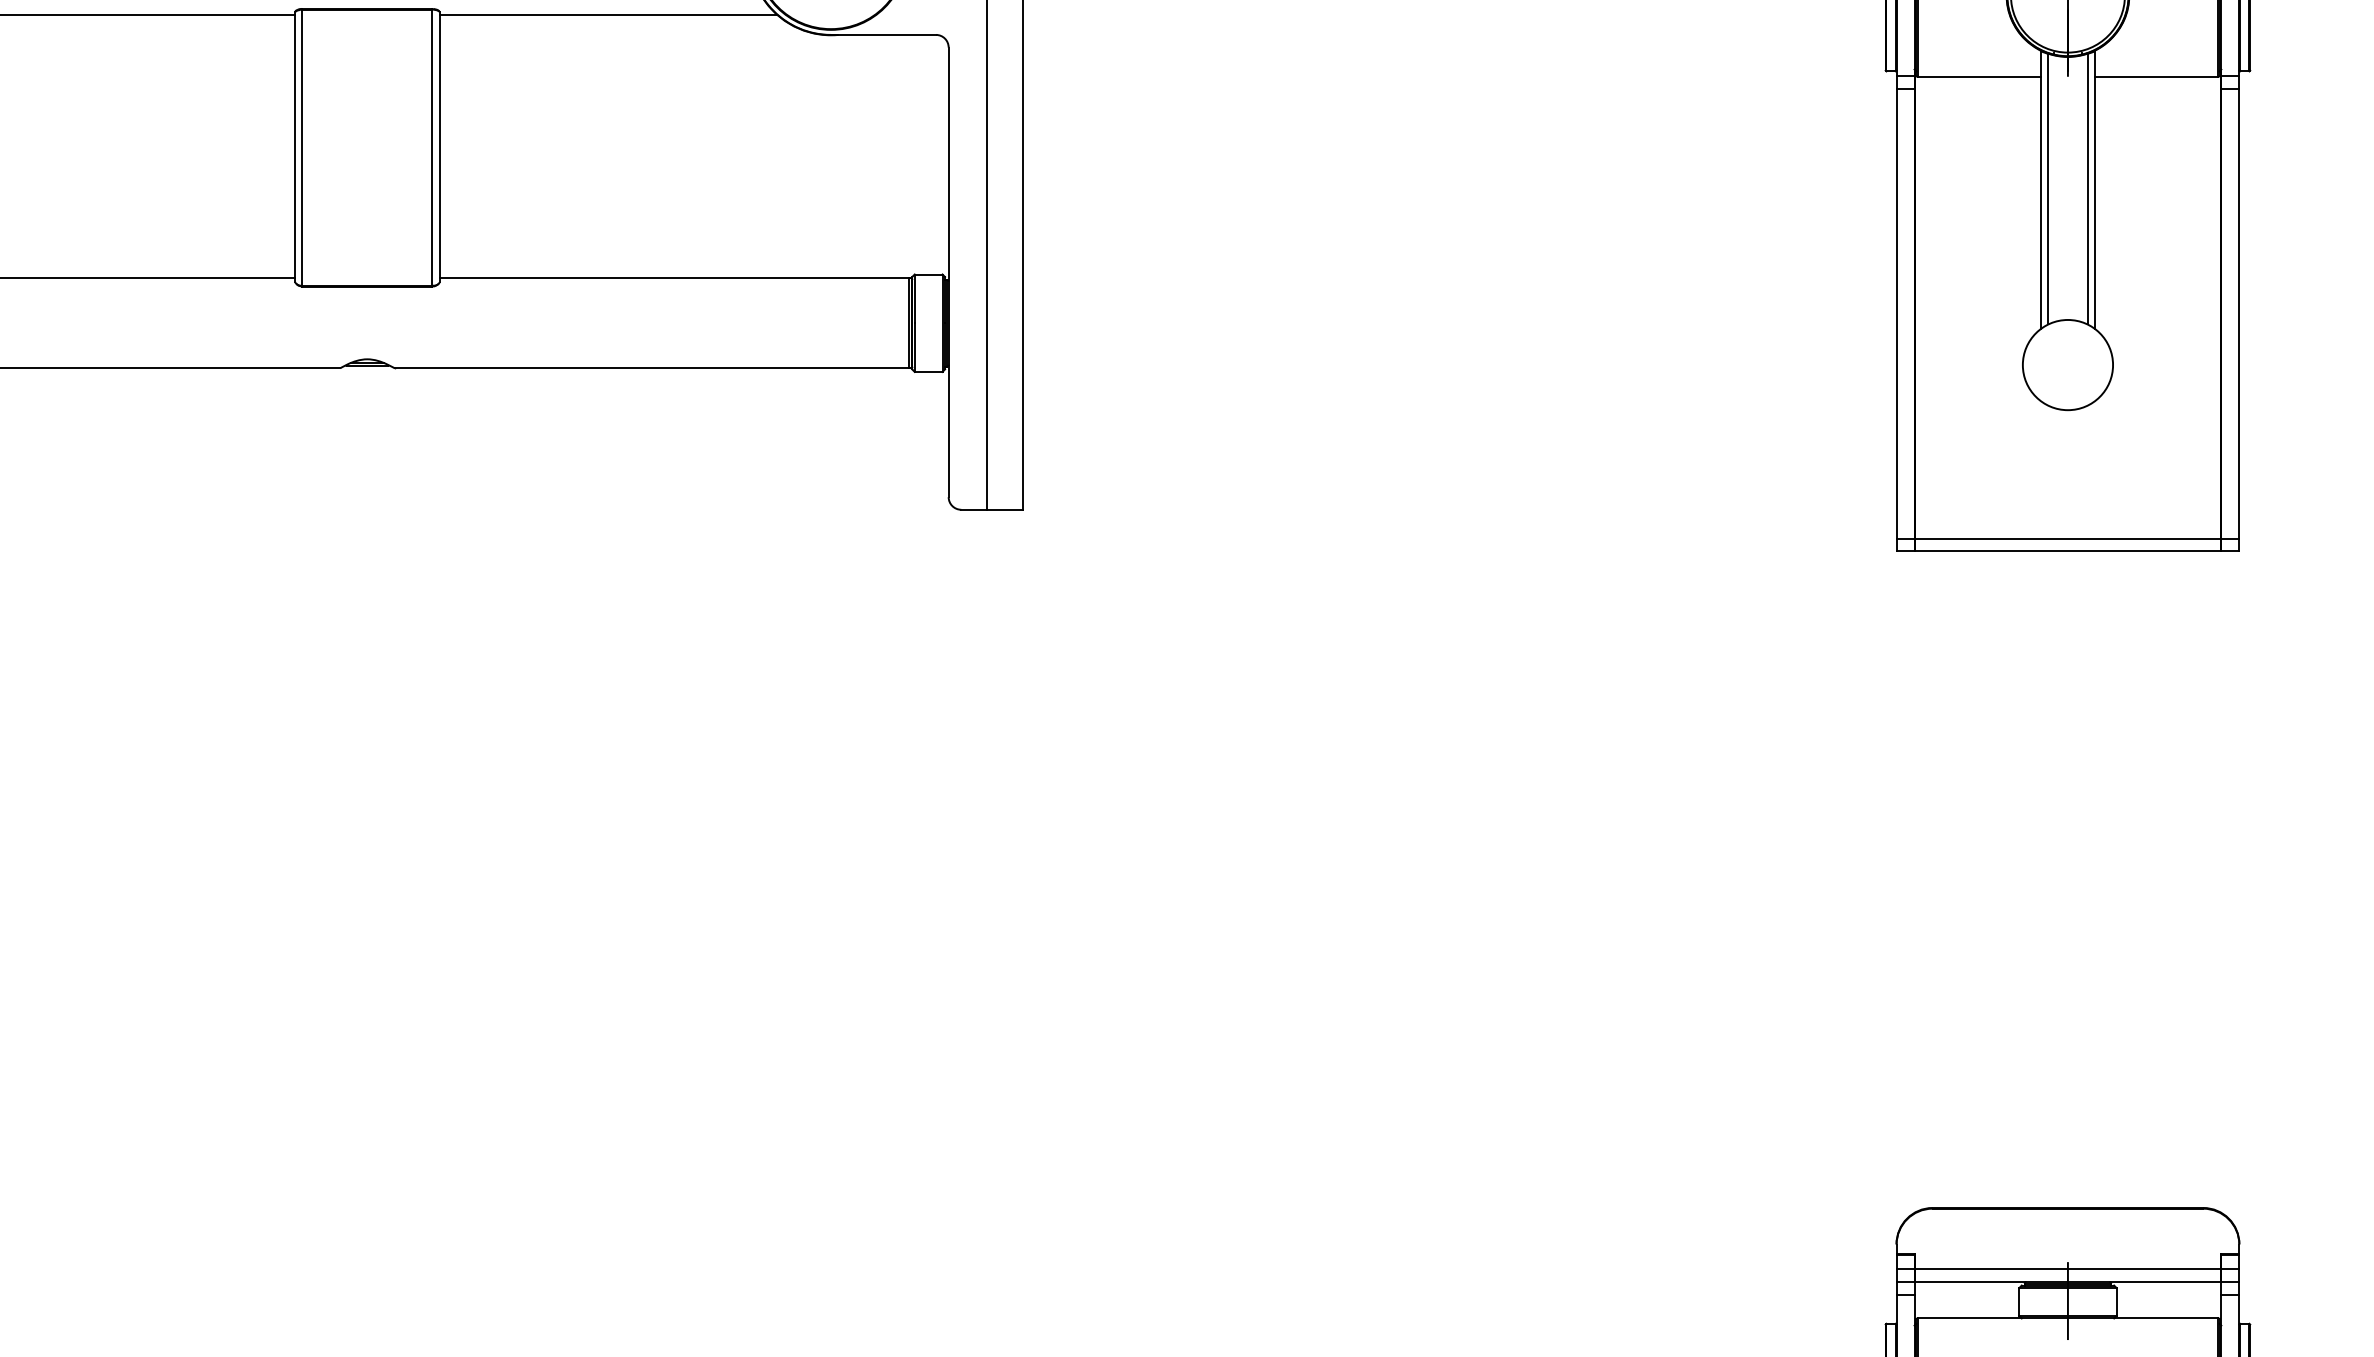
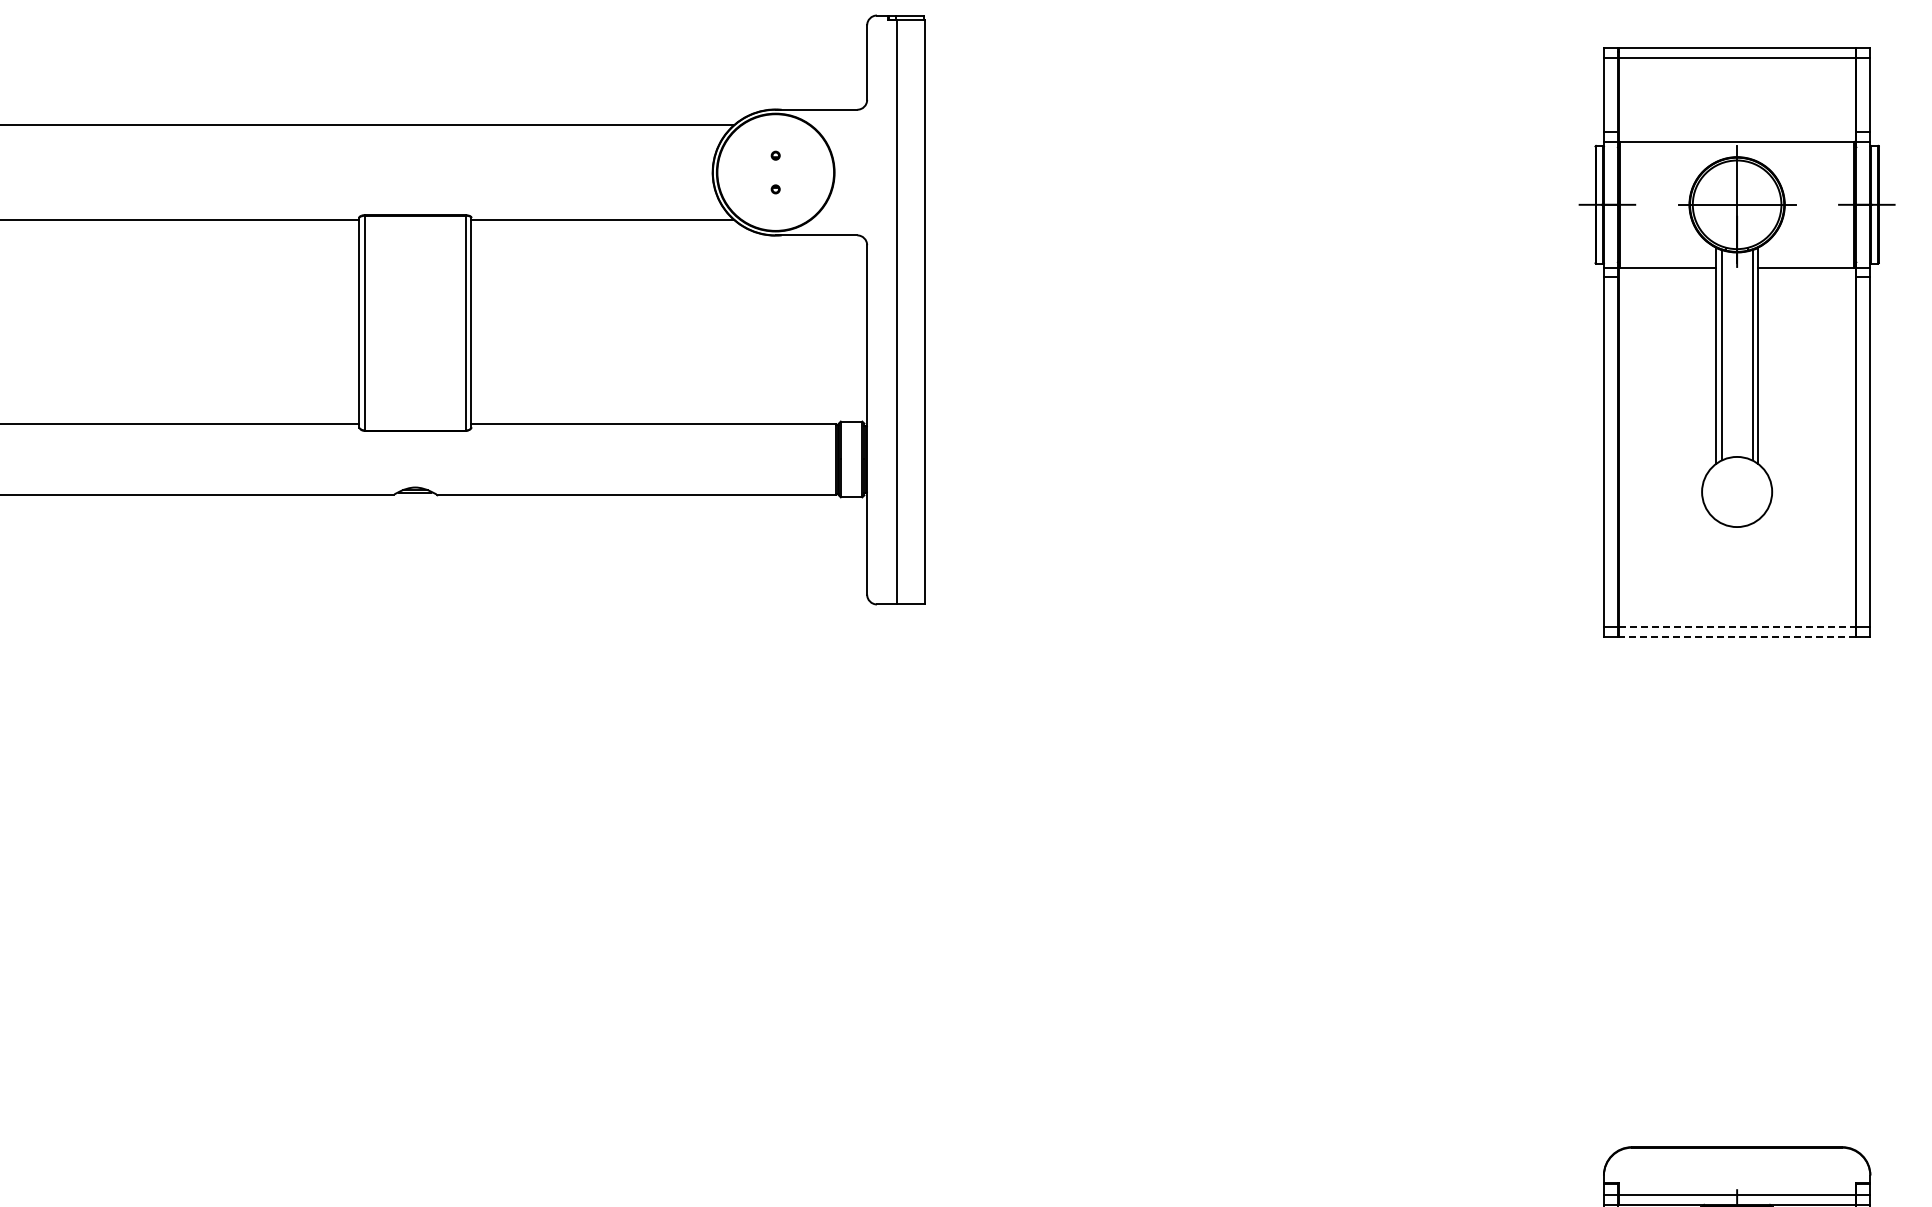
line: (2068, 538) -> (1737, 626), solid -> dashed
line: (2068, 550) -> (1737, 636), solid -> dashed

